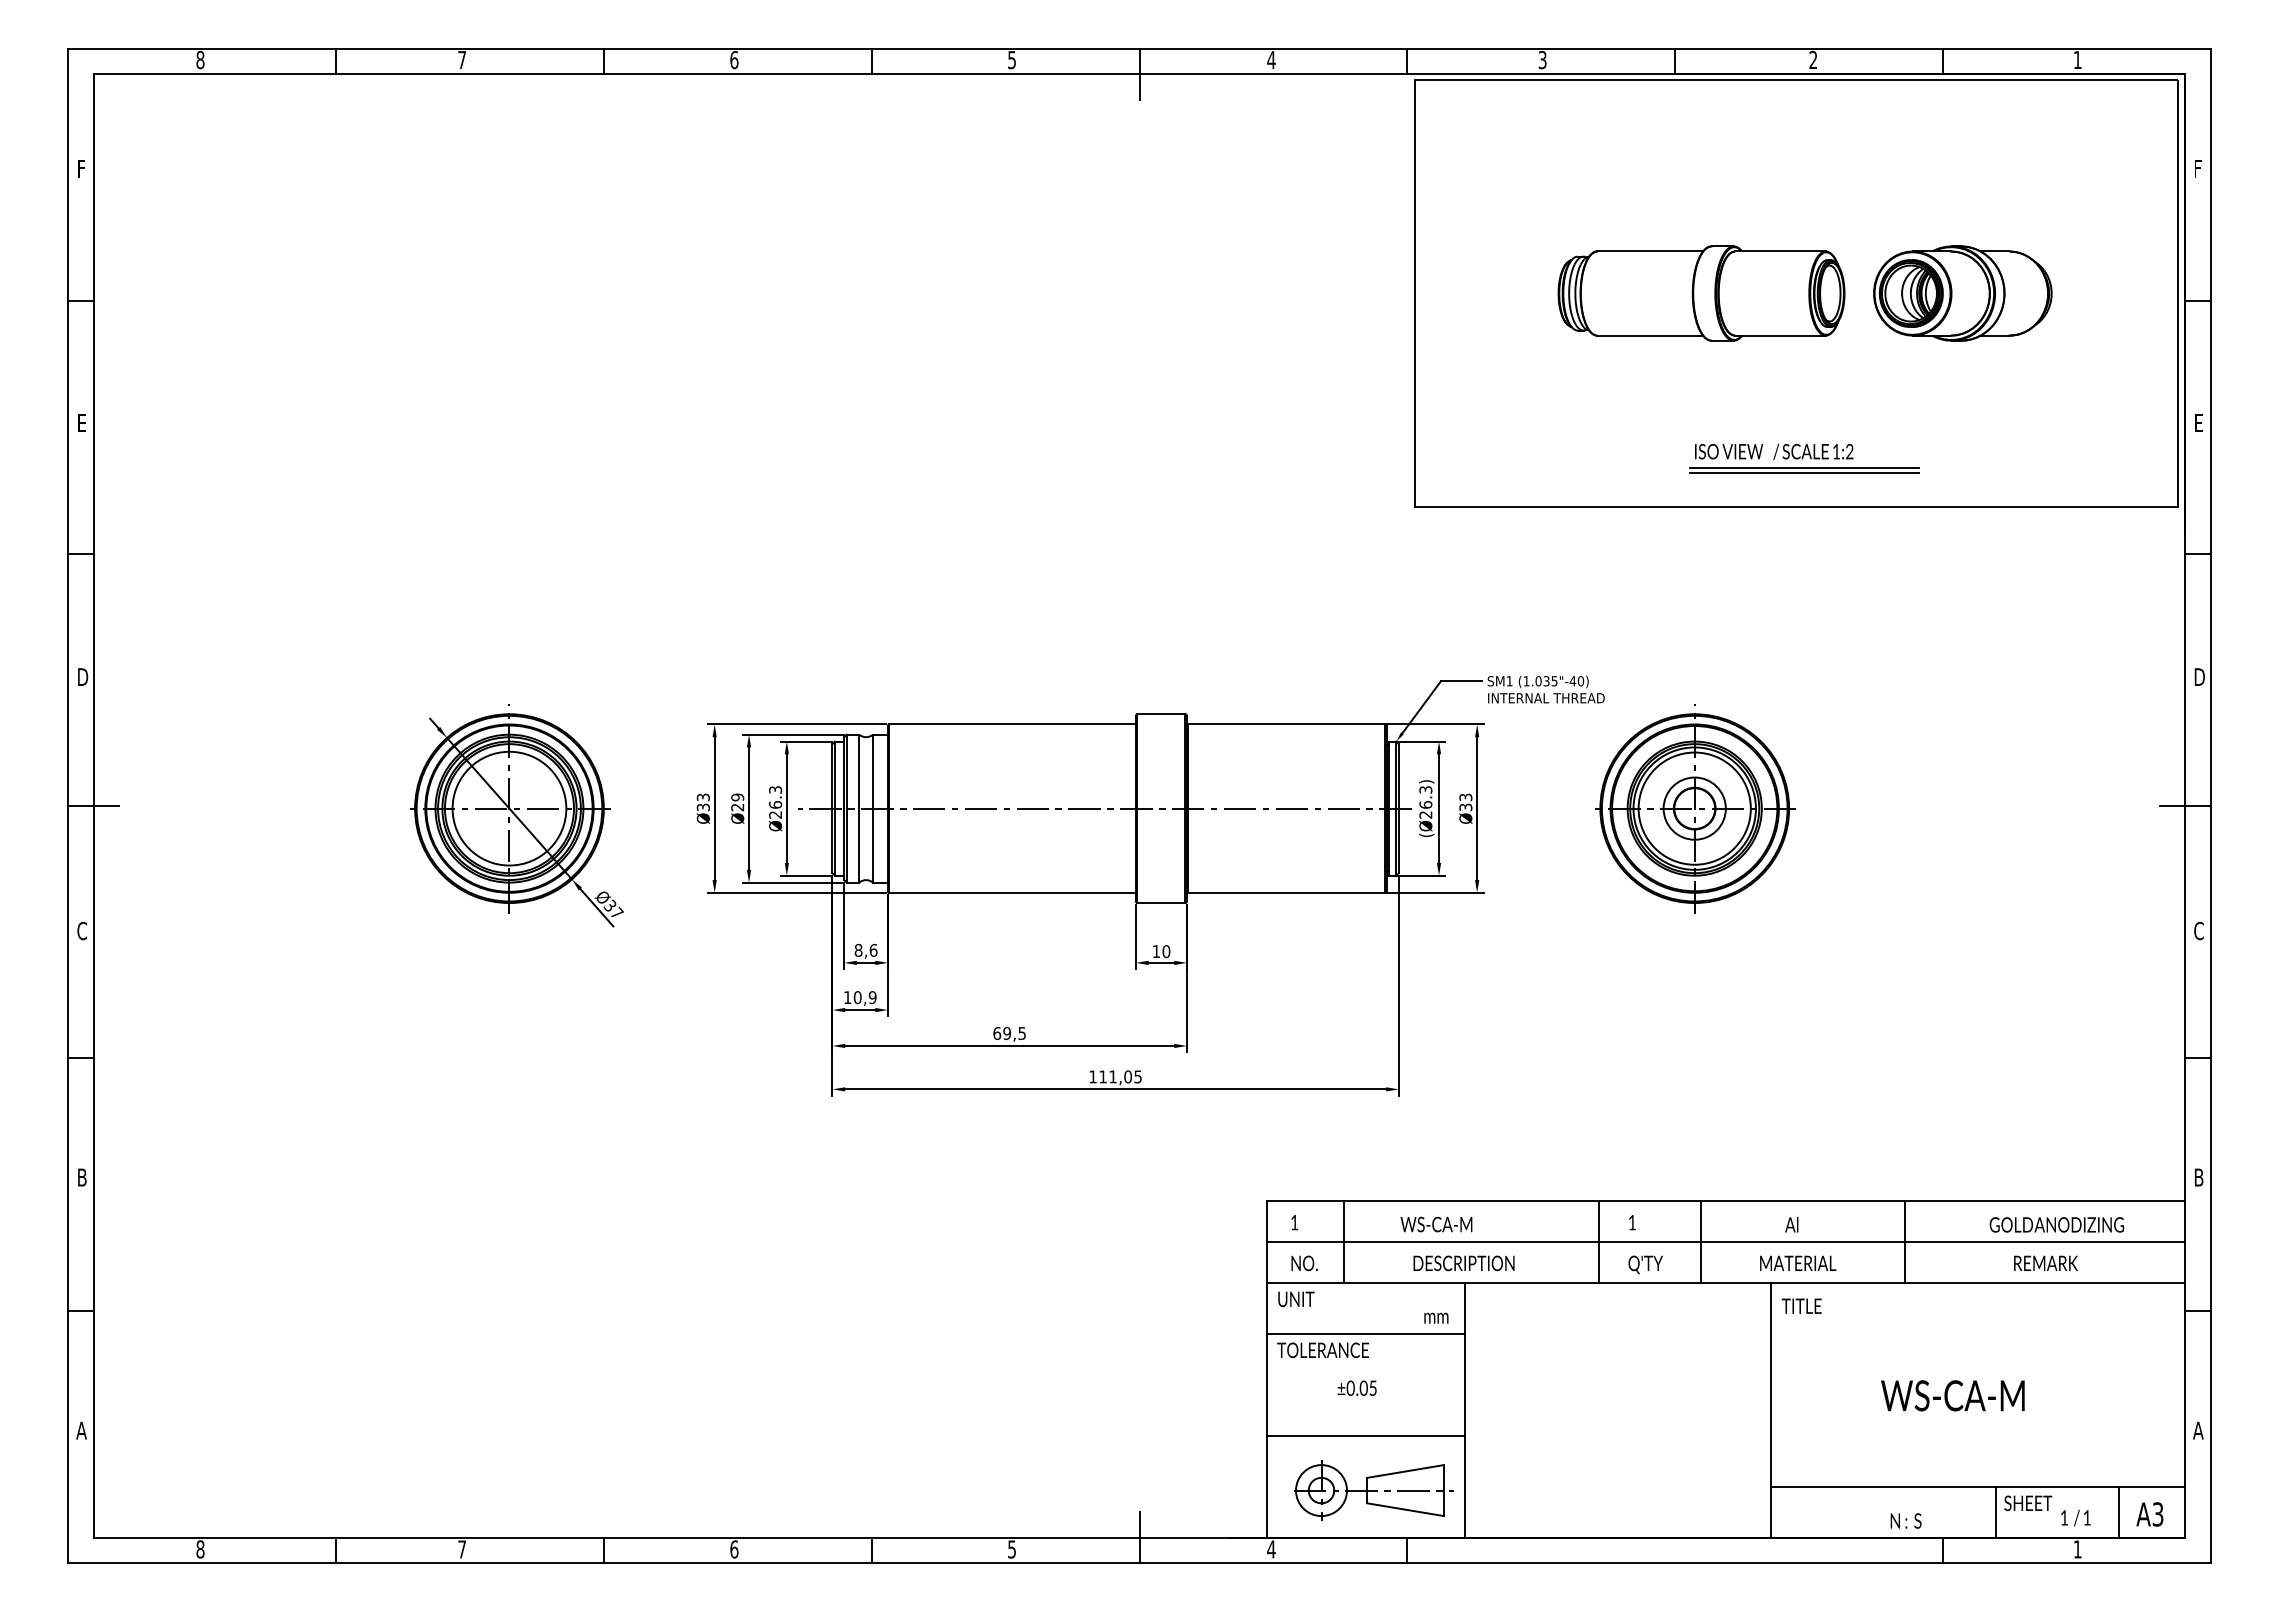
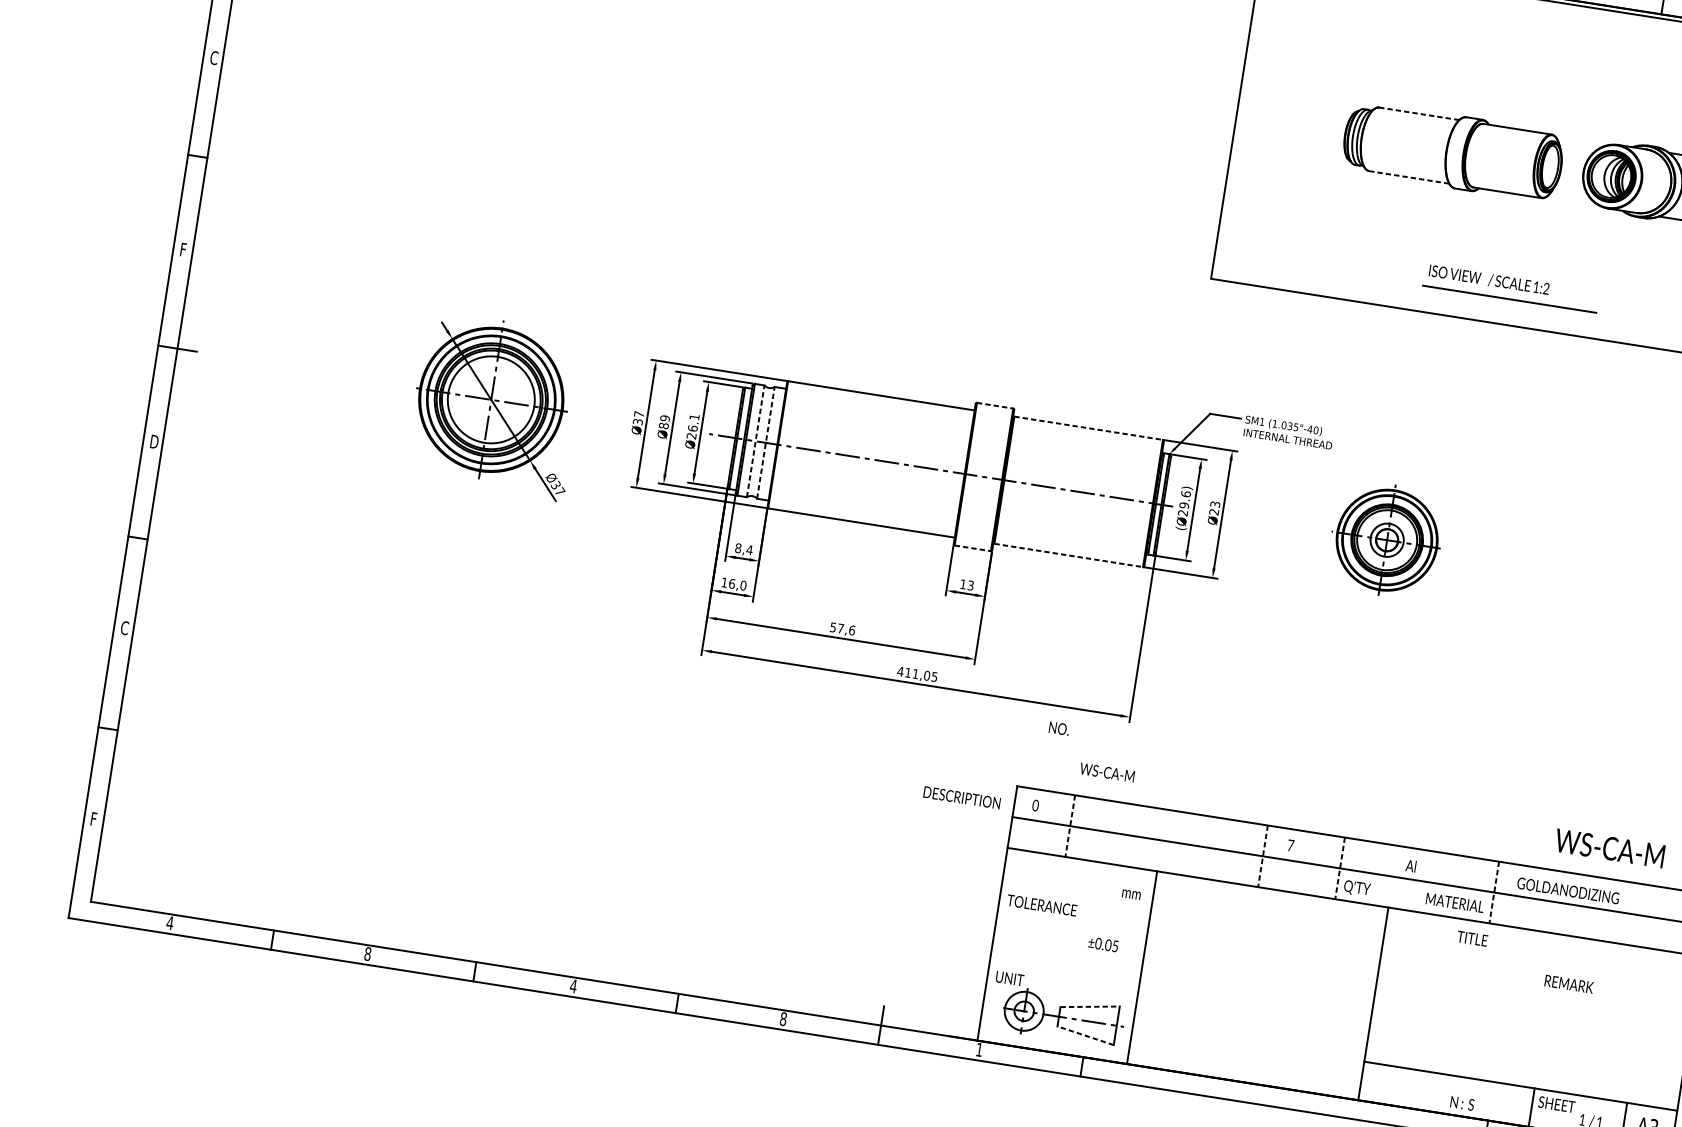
line: (1650, 251) -> (1419, 113), solid -> dashed
line: (1650, 335) -> (1409, 177), solid -> dashed
text: (82, 423) -> (214, 58), E -> C
line: (1804, 468) -> (1510, 296), removed
text: (83, 676) -> (185, 249), D -> F
line: (1161, 714) -> (995, 405), solid -> dashed
line: (1287, 724) -> (1089, 428), solid -> dashed
text: (775, 789) -> (694, 416), Ø26.3 -> Ø26.1
text: (702, 797) -> (638, 414), Ø33 -> Ø37
text: (1425, 797) -> (1184, 499), (Ø26.3) -> (Ø29.6)
text: (737, 807) -> (663, 425), Ø29 -> Ø89
text: (1465, 807) -> (1213, 512), Ø33 -> Ø23
line: (859, 808) -> (755, 441), solid -> dashed
line: (872, 808) -> (765, 442), solid -> dashed
part: (1695, 808) -> (1387, 540), size x0.7
line: (1287, 892) -> (1069, 555), solid -> dashed
line: (1161, 903) -> (972, 548), solid -> dashed
text: (82, 930) -> (154, 441), C -> D
text: (873, 949) -> (749, 549), 8,6 -> 8,4
text: (1166, 951) -> (970, 585), 10 -> 13
text: (865, 997) -> (737, 584), 10,9 -> 16,0
text: (1009, 1033) -> (842, 628), 69,5 -> 57,6
text: (1093, 1076) -> (900, 671), 111,05 -> 411,05
text: (82, 1177) -> (124, 628), B -> C
text: (1294, 1222) -> (1035, 805), 1 -> 0
text: (1632, 1222) -> (1290, 845), 1 -> 7
text: (1436, 1224) -> (1107, 772), moved
text: (2056, 1224) -> (1568, 890), moved
line: (1343, 1242) -> (1070, 826), solid -> dashed
line: (1598, 1242) -> (1262, 856), solid -> dashed
line: (1700, 1242) -> (1340, 868), solid -> dashed
line: (1904, 1242) -> (1494, 892), solid -> dashed
text: (1798, 1262) -> (1455, 902), moved
text: (2045, 1262) -> (1568, 983), moved
text: (1304, 1263) -> (1059, 728), moved
text: (1463, 1263) -> (961, 797), moved
text: (1645, 1264) -> (1357, 888), moved
text: (1296, 1298) -> (1010, 978), moved
text: (1801, 1305) -> (1472, 938), moved
line: (1365, 1333) -> (1076, 897), removed
text: (1356, 1387) -> (1102, 943), moved
text: (1952, 1395) -> (1609, 848), moved
text: (81, 1430) -> (94, 819), A -> F
line: (1365, 1435) -> (1064, 974), removed
line: (1405, 1471) -> (1089, 1006), solid -> dashed
line: (1405, 1509) -> (1085, 1035), solid -> dashed
text: (200, 1549) -> (170, 923), 8 -> 4
text: (462, 1549) -> (368, 954), 7 -> 8
text: (734, 1549) -> (573, 986), 6 -> 4
text: (1012, 1549) -> (783, 1019), 5 -> 8
text: (1271, 1549) -> (979, 1049), 4 -> 1

